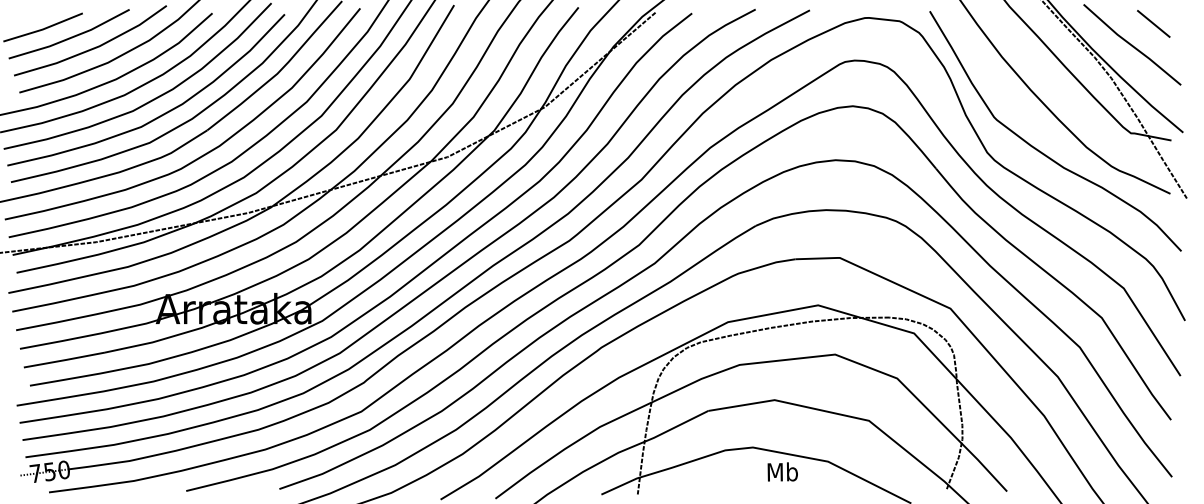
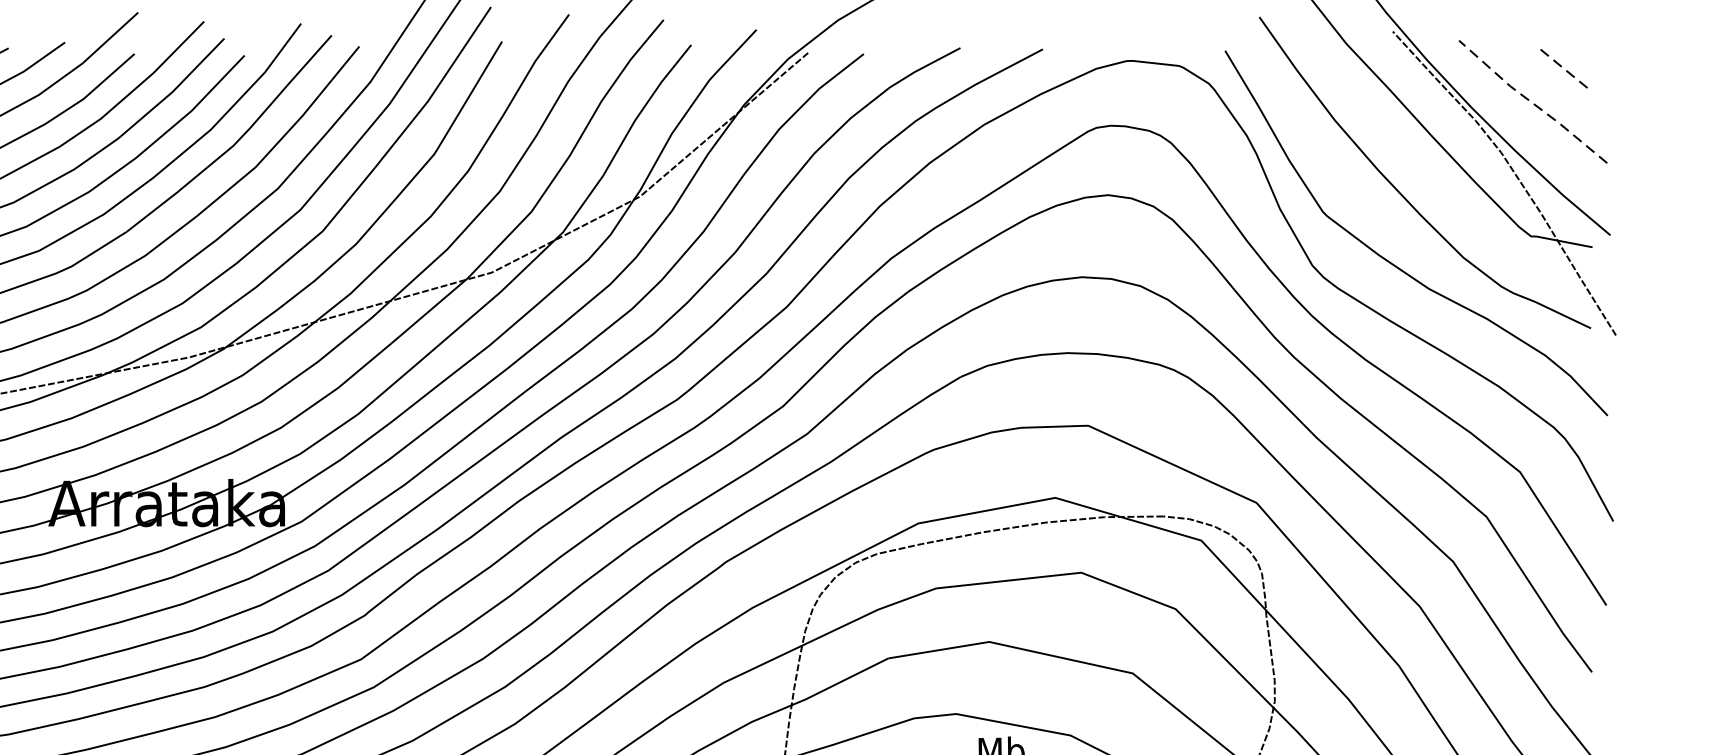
line: (1154, 24) -> (1566, 70), solid -> dashed
line: (1131, 45) -> (1531, 102), solid -> dashed

